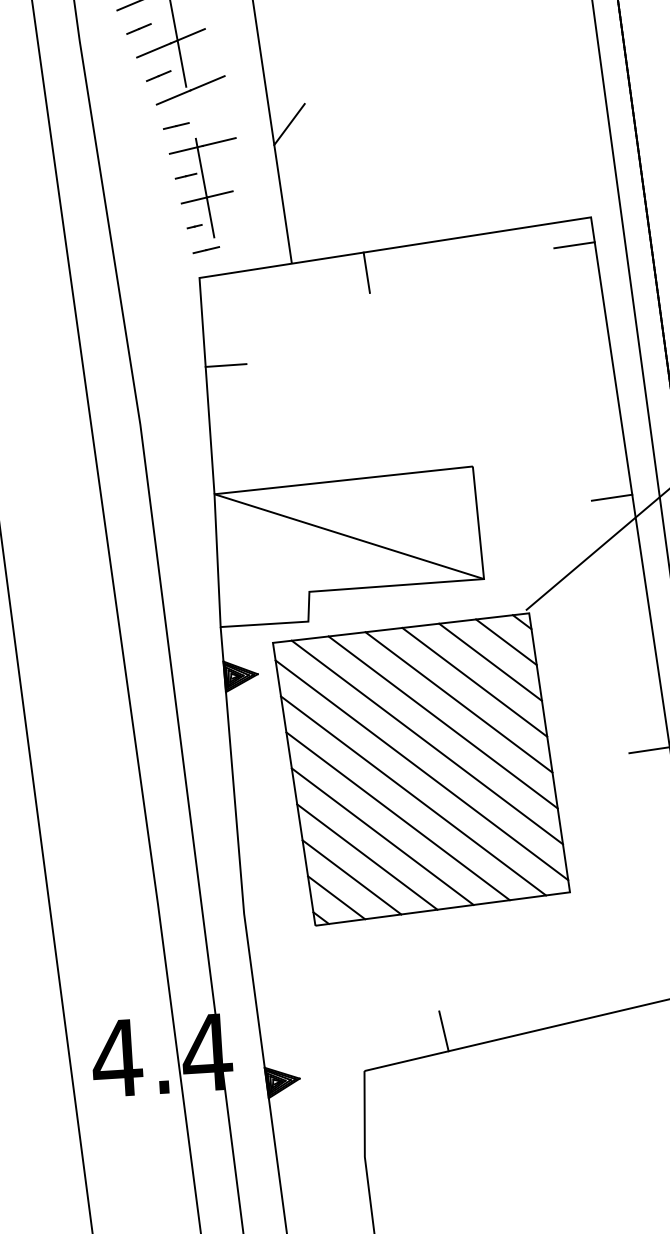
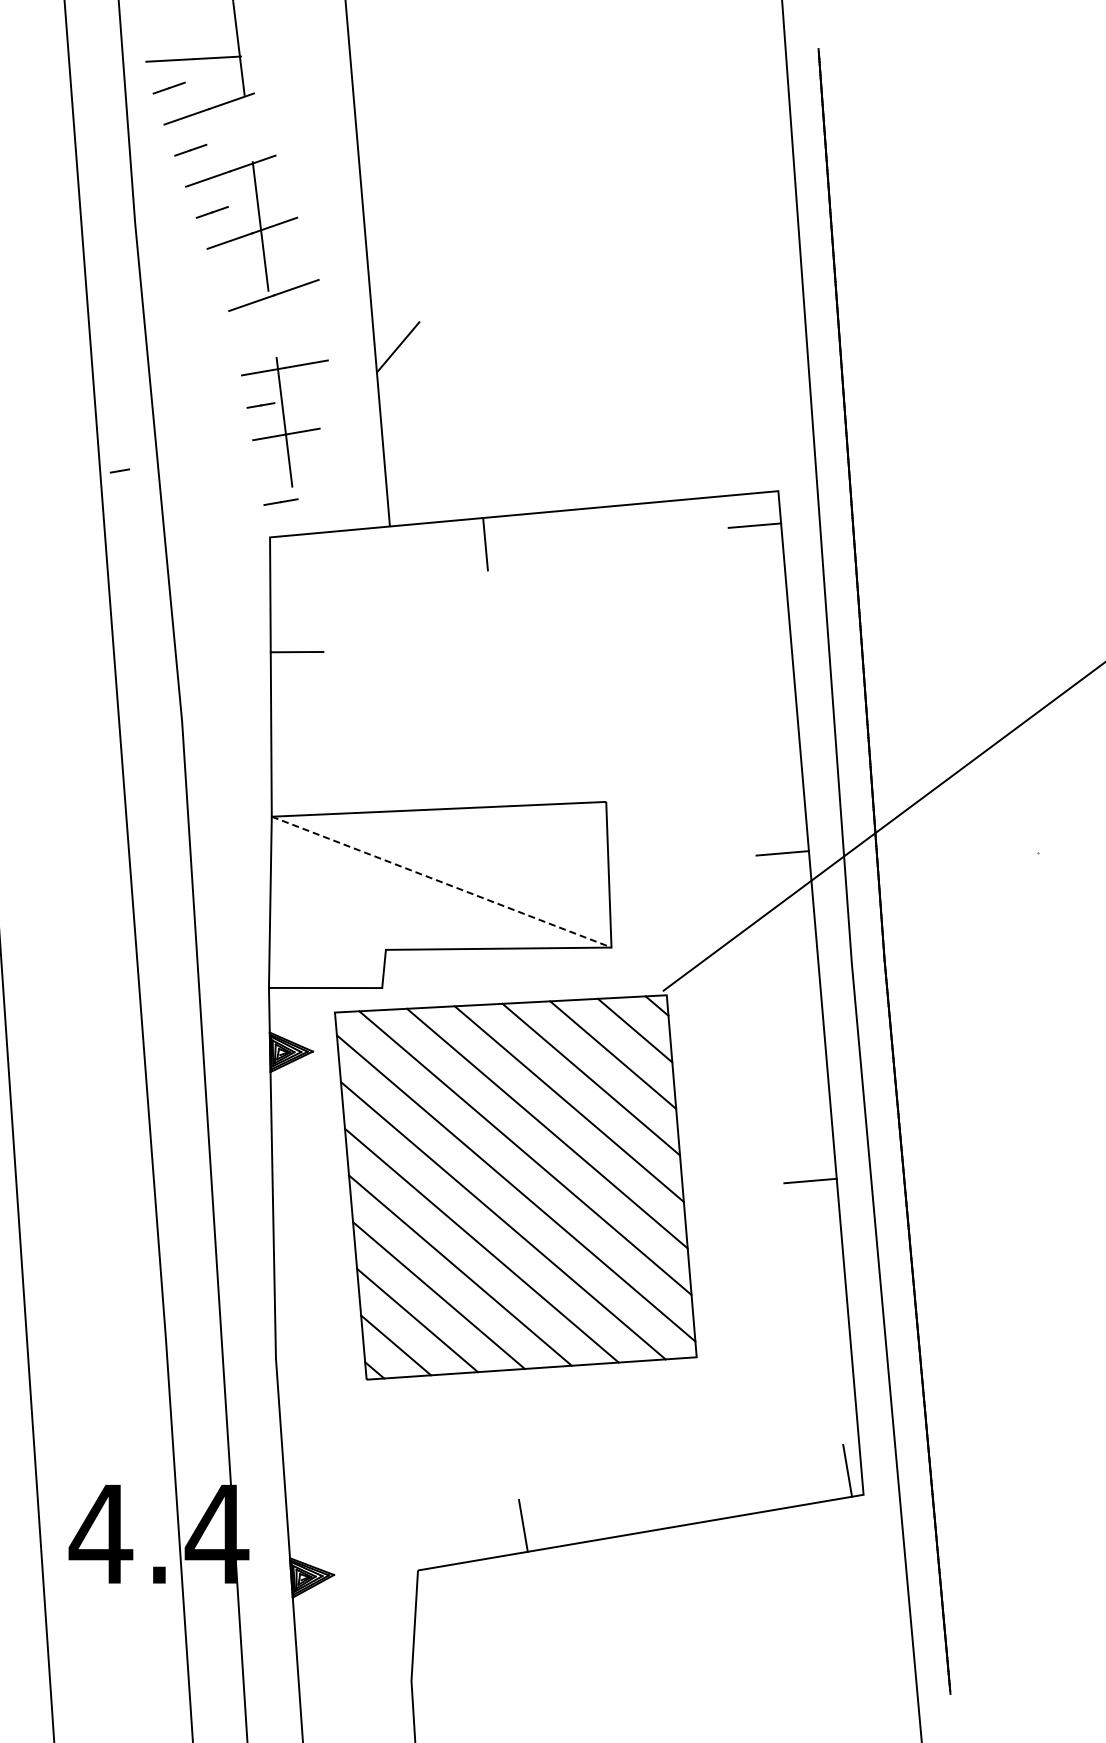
line: (158, 76) -> (233, 274), removed
line: (176, 125) -> (252, 339), removed
line: (194, 226) -> (119, 470), moved
line: (349, 536) -> (442, 882), solid -> dashed

